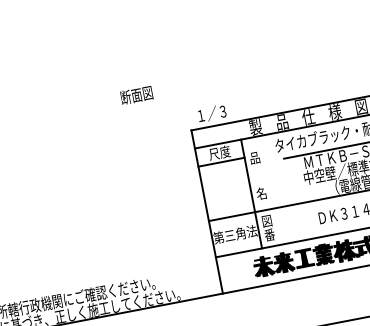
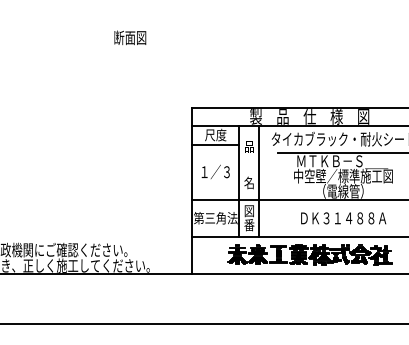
text: (136, 94) -> (130, 37), moved
text: (211, 113) -> (215, 171), moved
line: (271, 190) -> (259, 181), added

